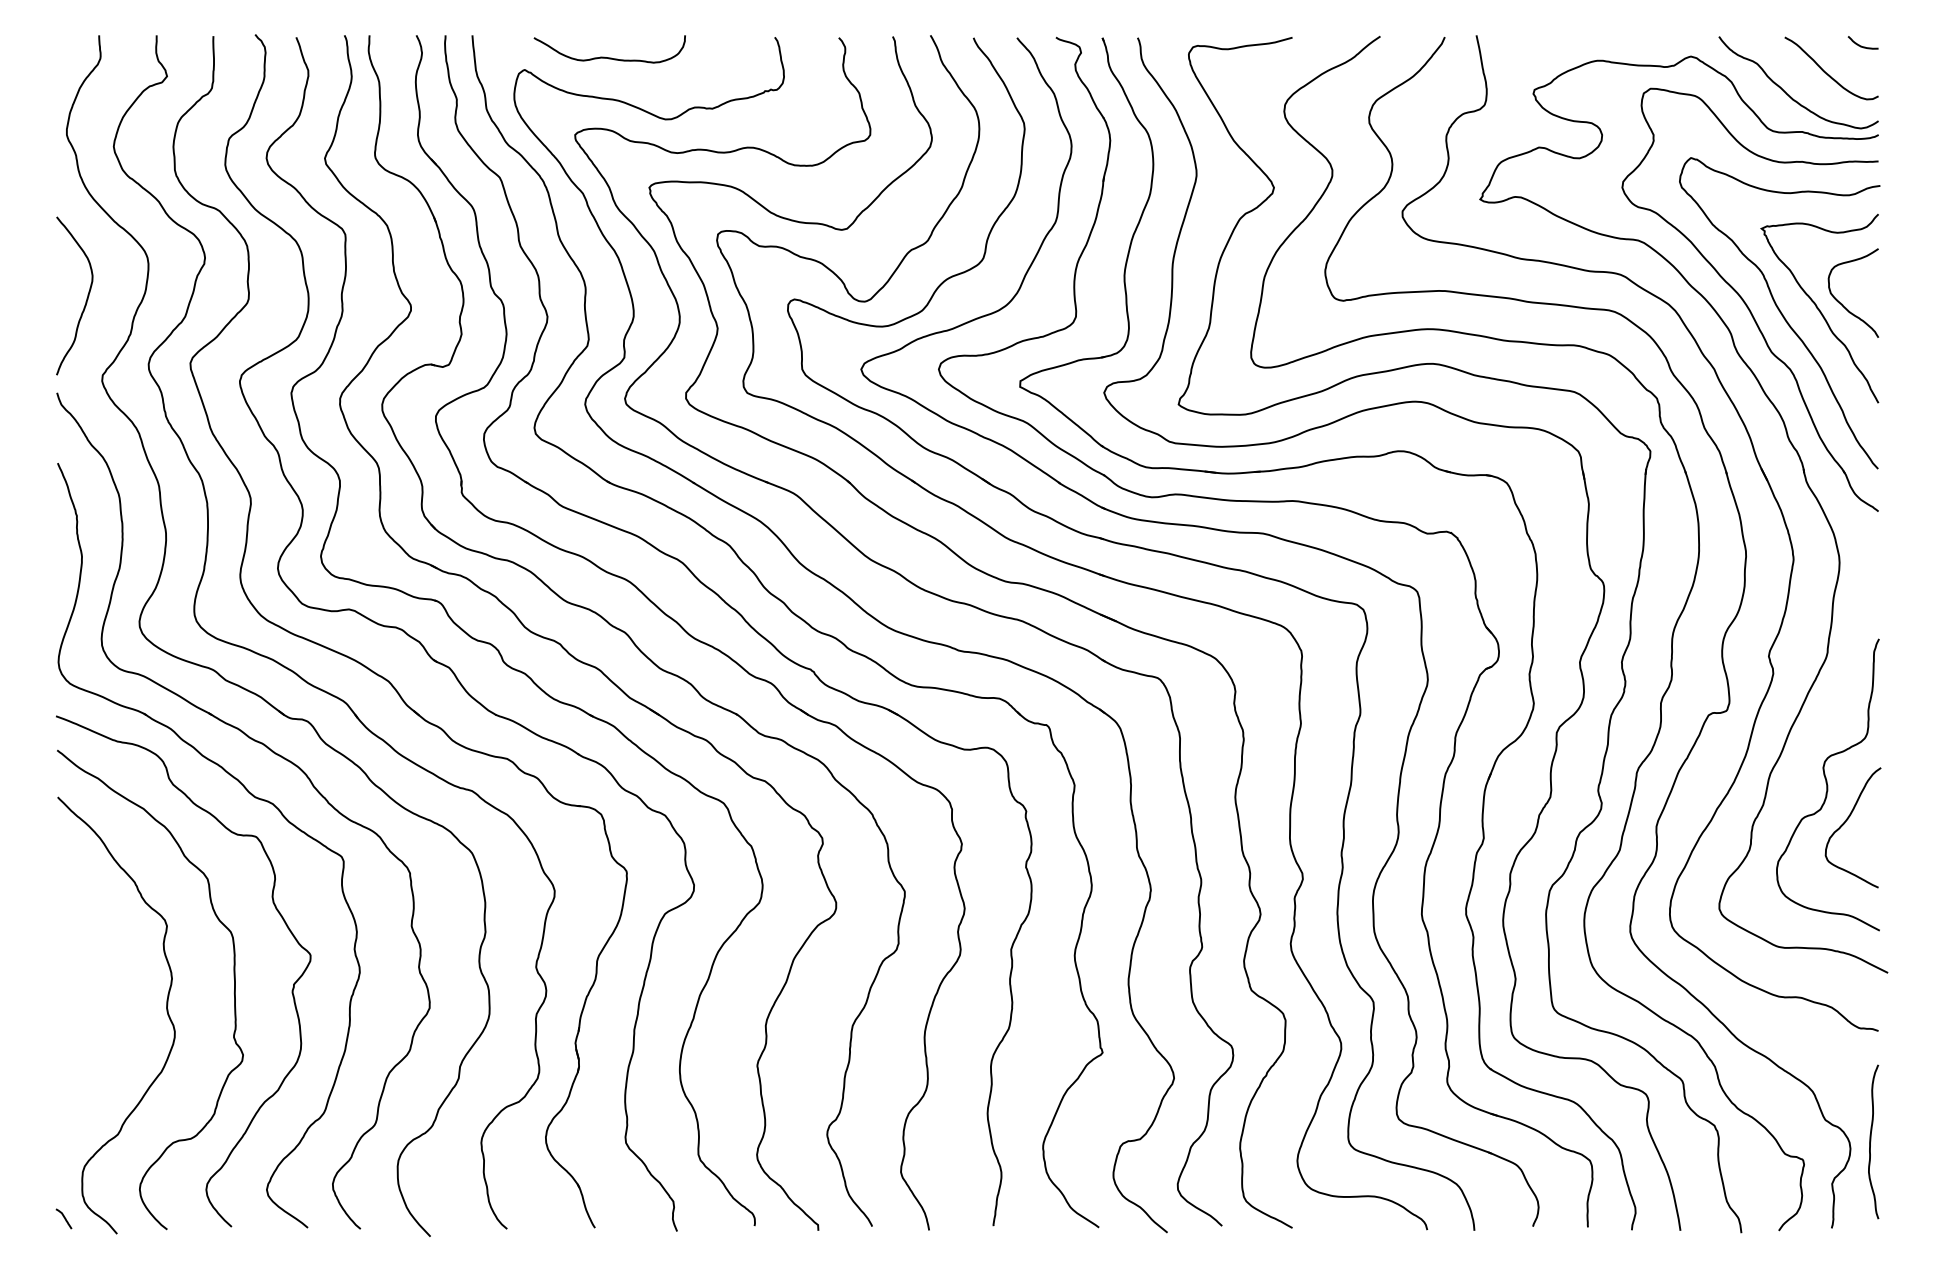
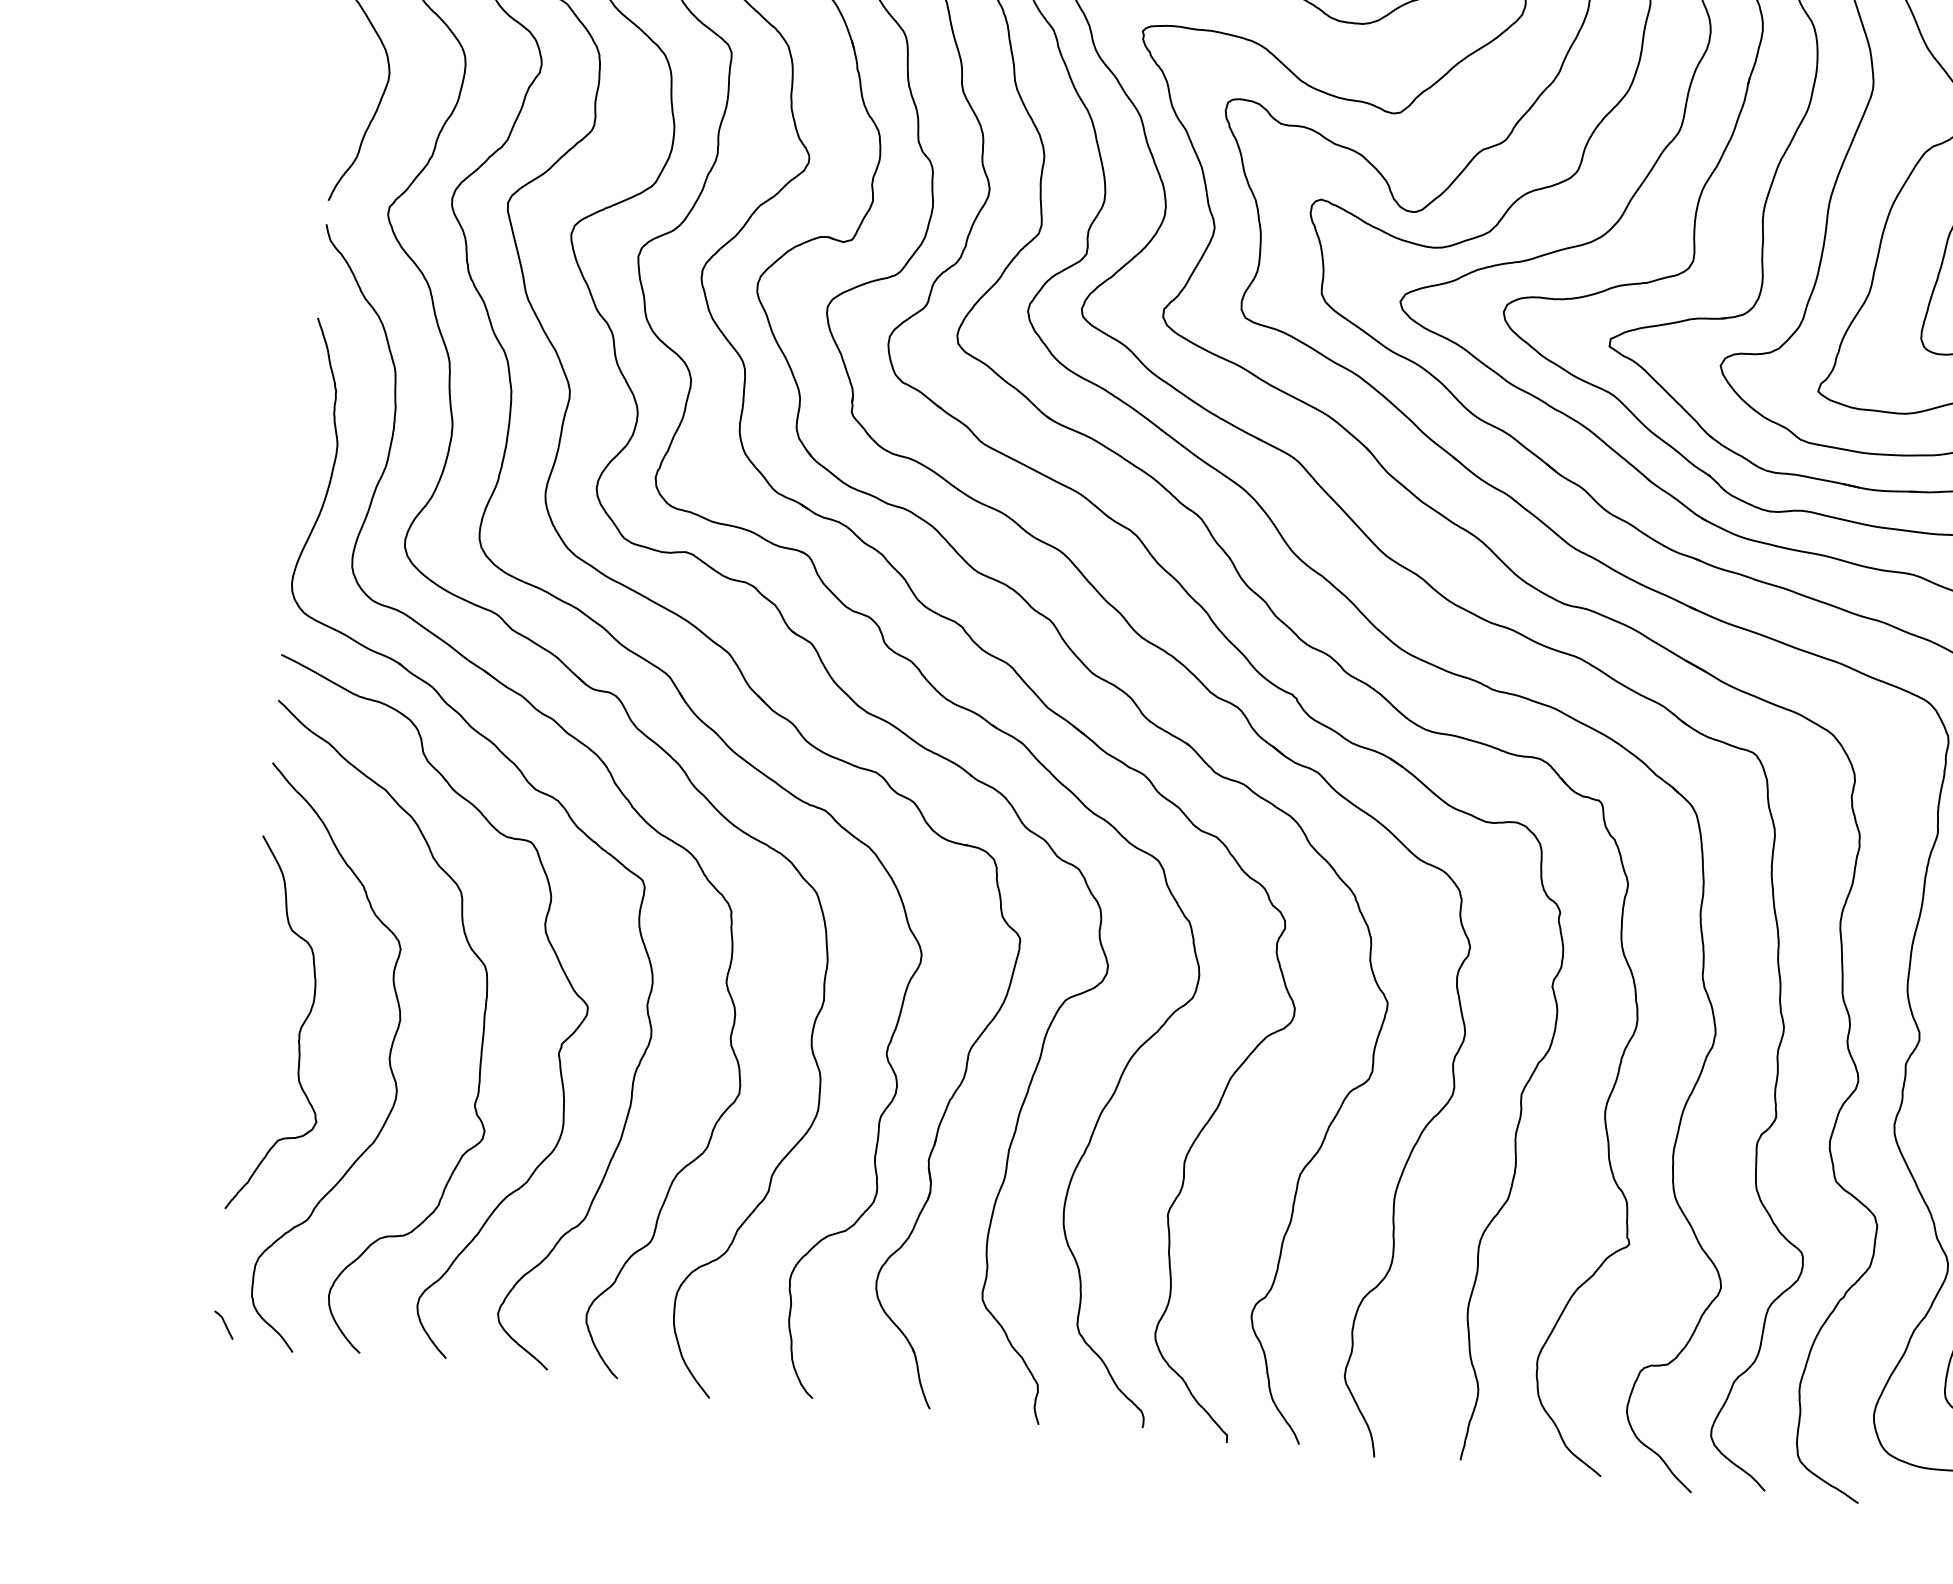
curve: (97, 993) -> (299, 1029), added

